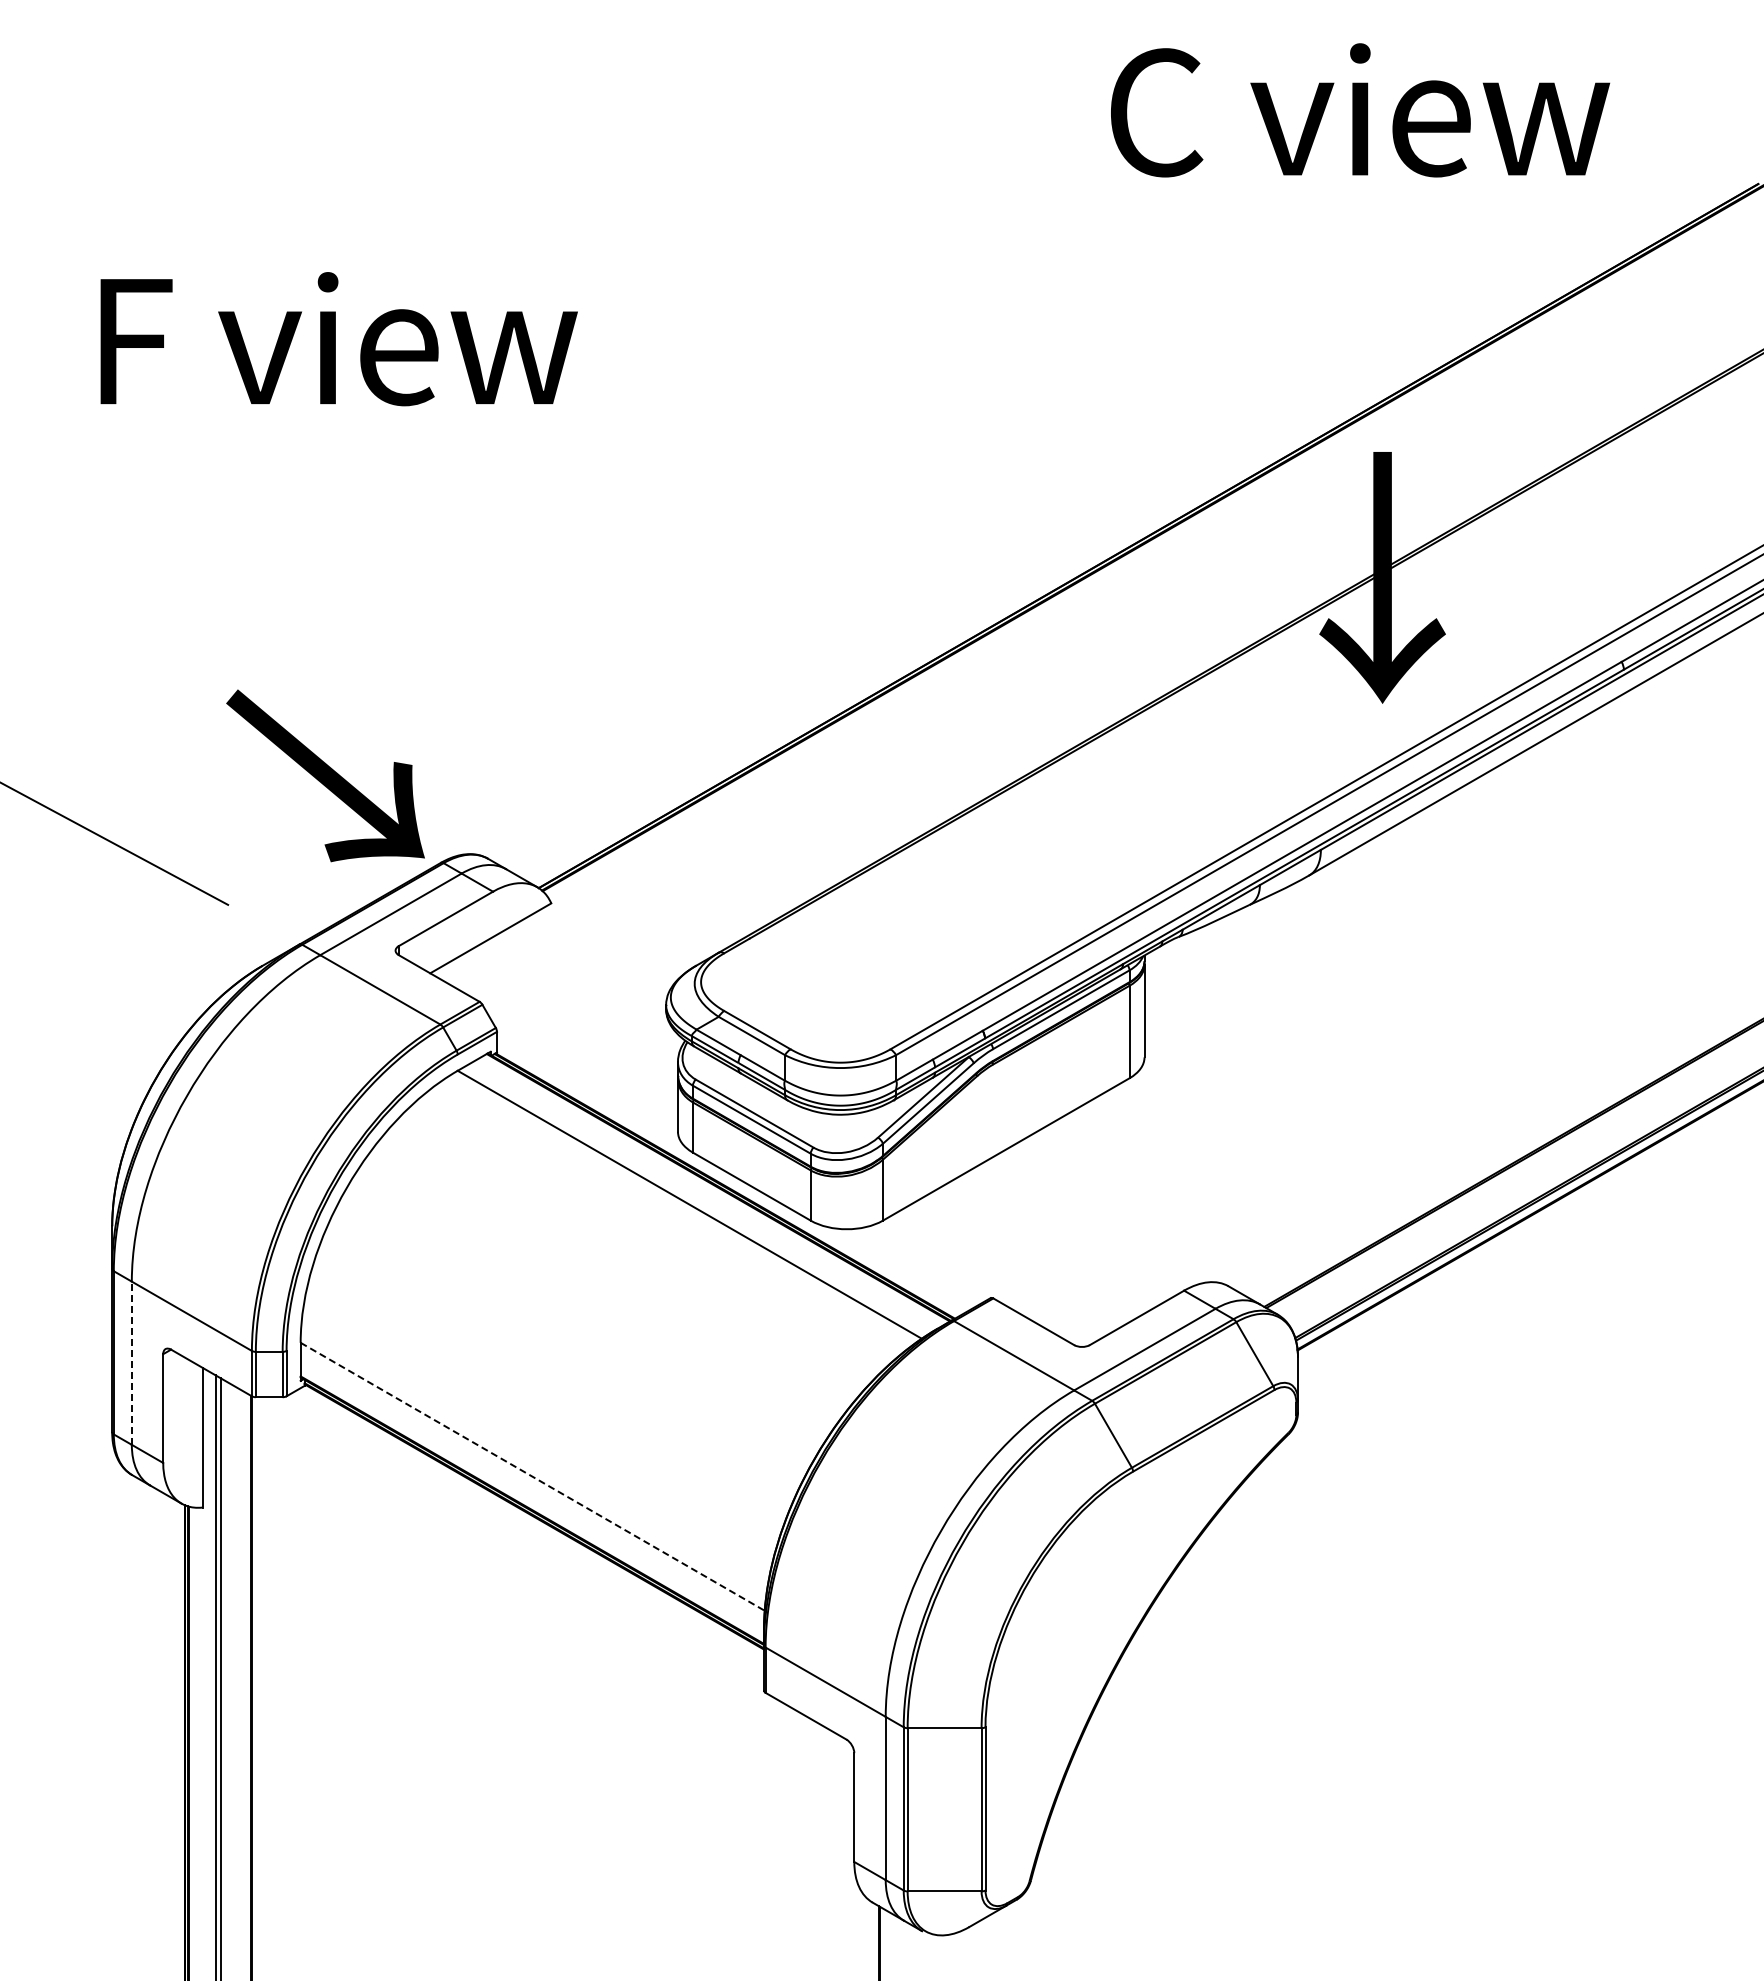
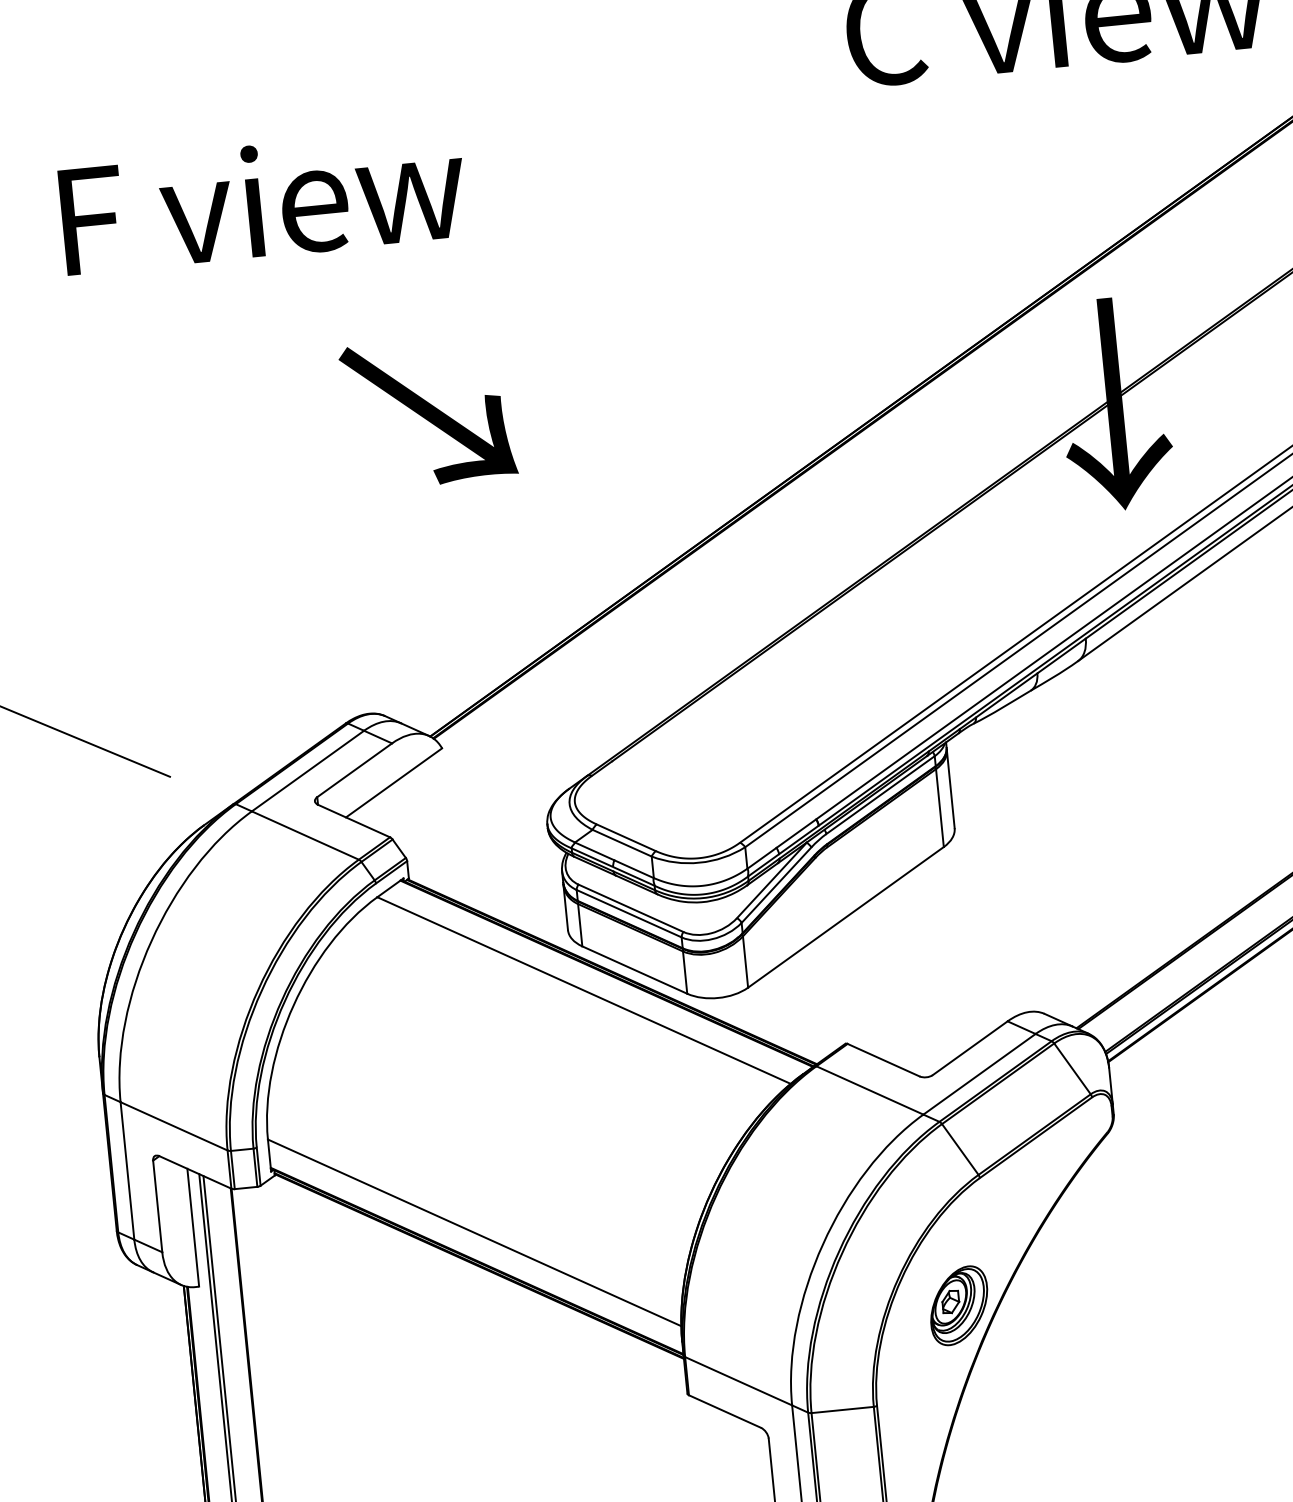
text: (338, 339) -> (262, 201), moved
text: (325, 775) -> (428, 412), moved
line: (131, 1363) -> (127, 1171), dashed -> solid
line: (532, 1476) -> (474, 1232), dashed -> solid
part: (1093, 1619) -> (958, 1305), added

